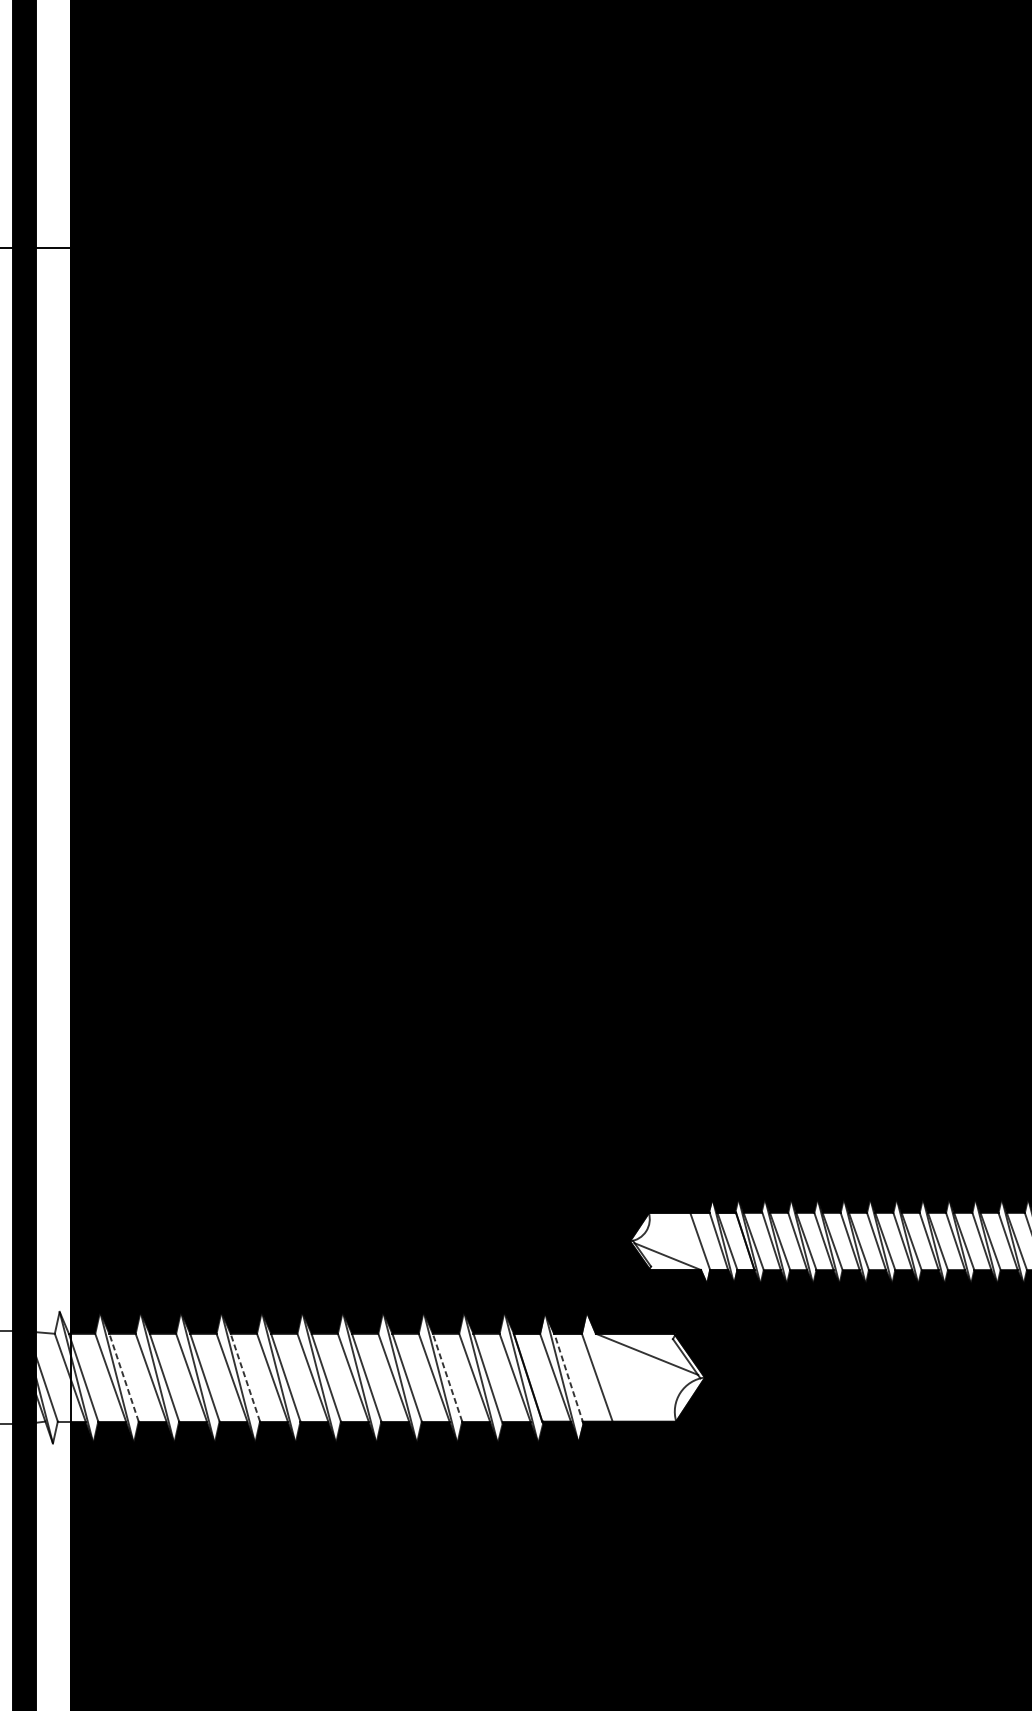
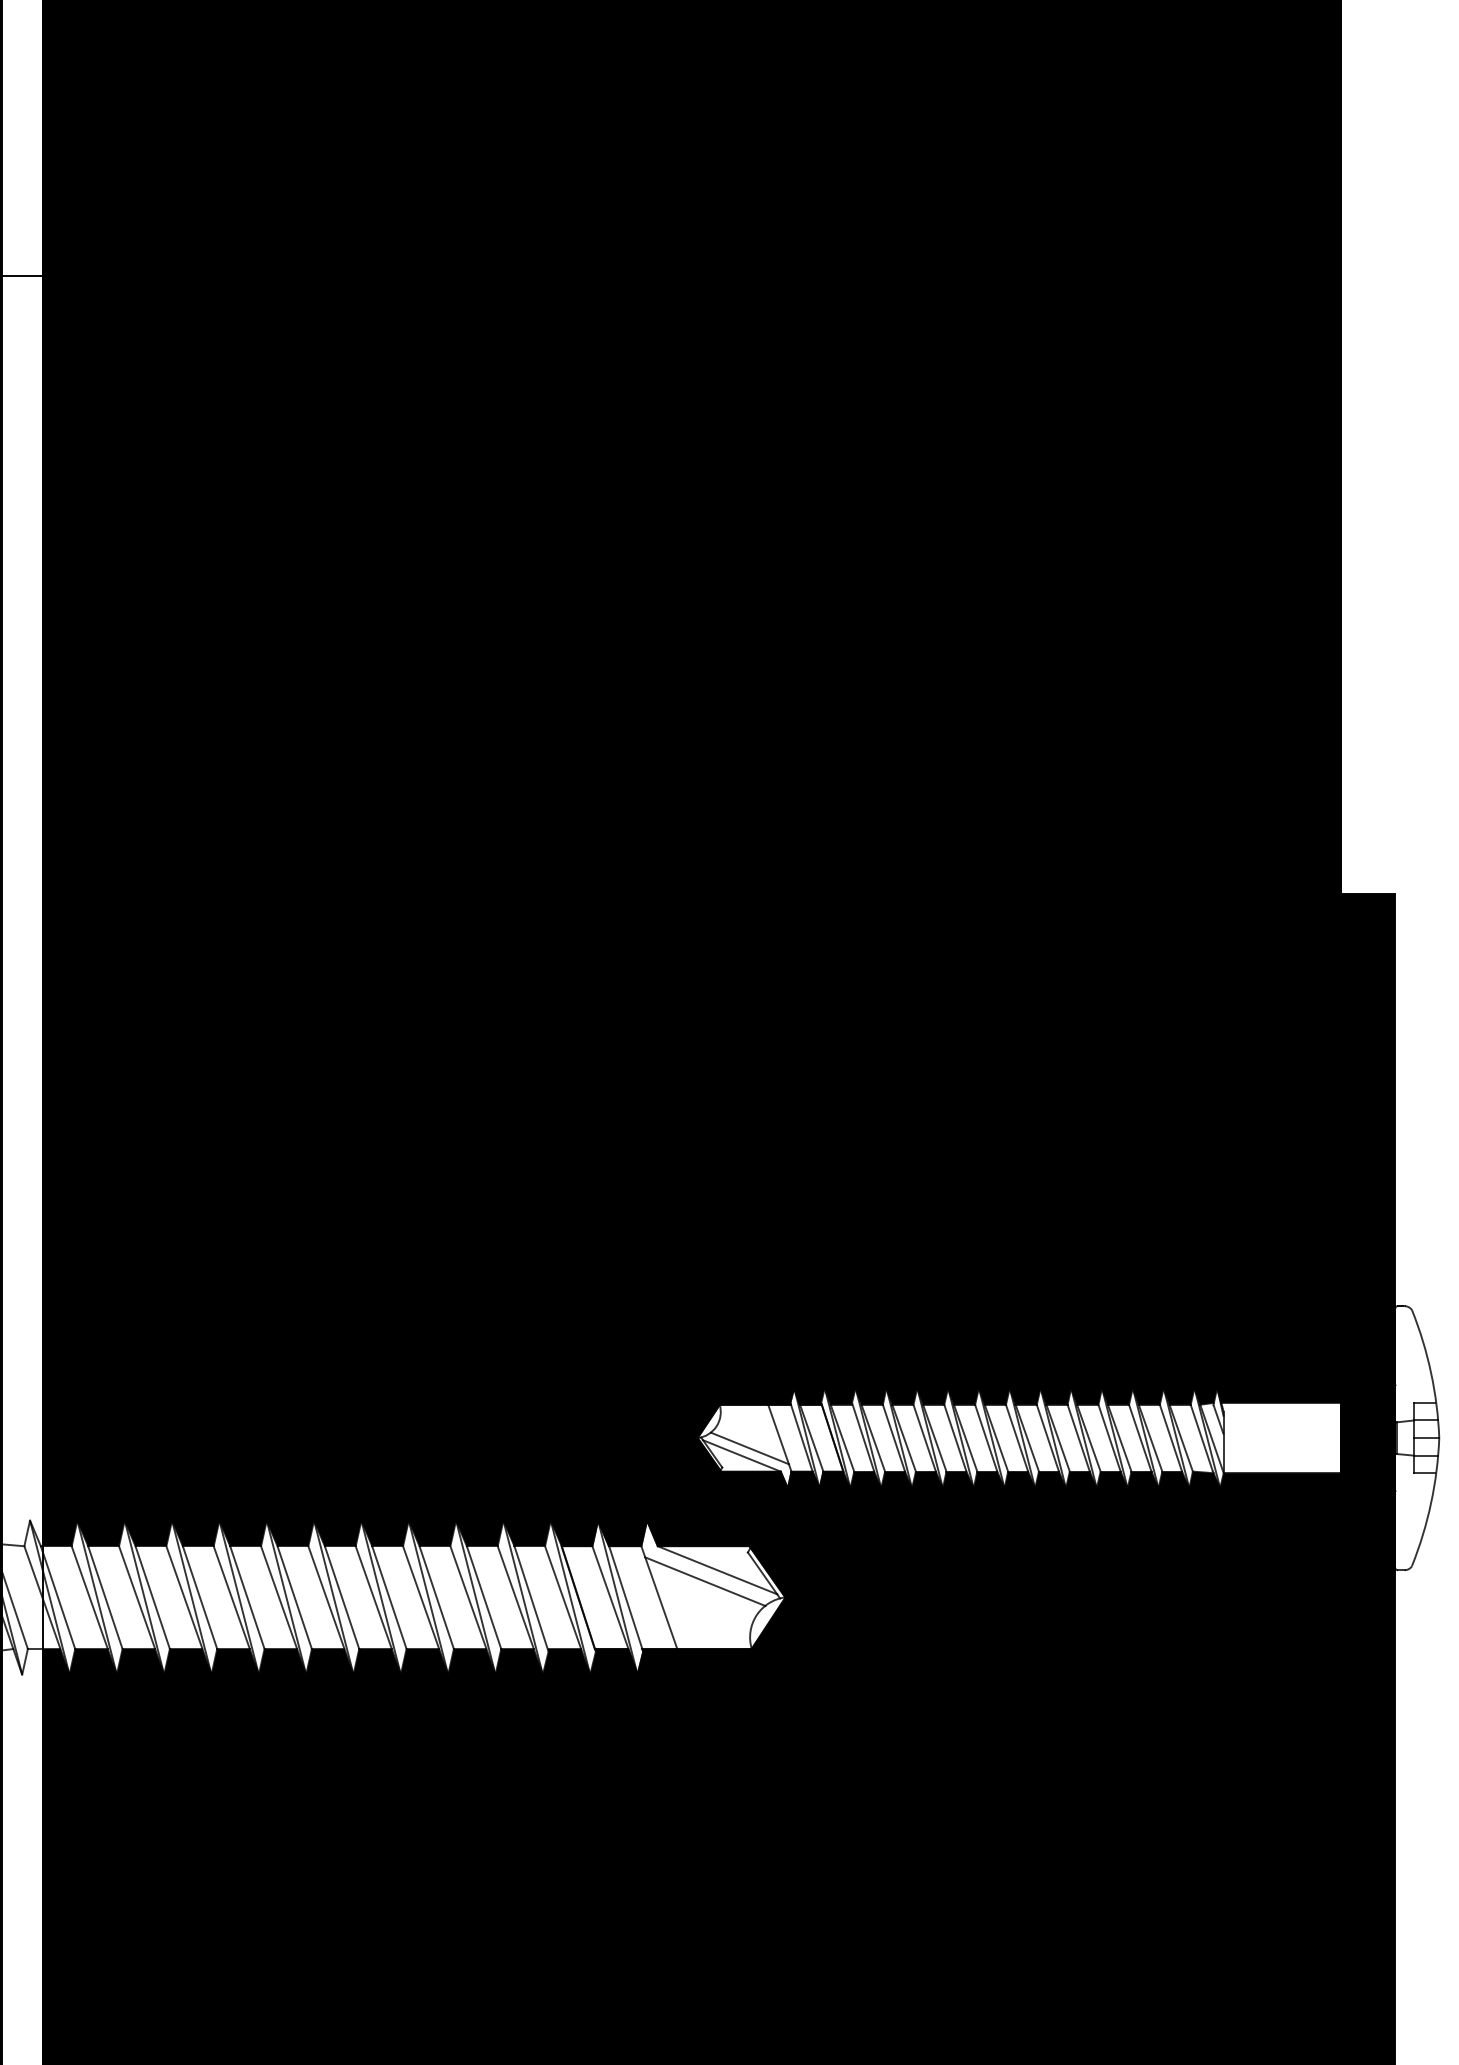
line: (674, 1250) -> (749, 1448), added
line: (636, 1363) -> (705, 1581), added
line: (124, 1377) -> (105, 1597), dashed -> solid
line: (245, 1377) -> (247, 1597), dashed -> solid
line: (447, 1377) -> (483, 1597), dashed -> solid
line: (569, 1378) -> (626, 1598), dashed -> solid

